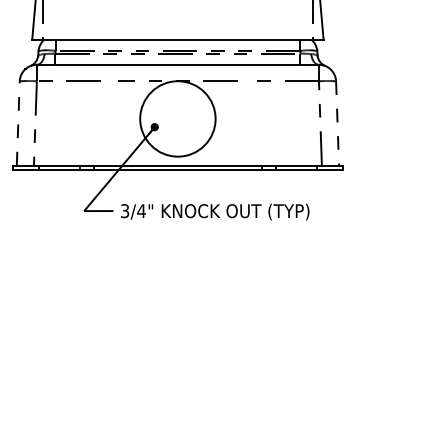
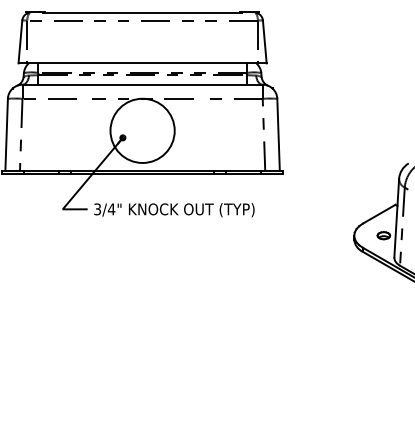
line: (18, 123) -> (6, 134), dashed -> solid
line: (337, 123) -> (278, 134), dashed -> solid

